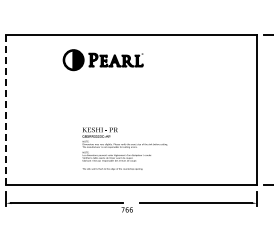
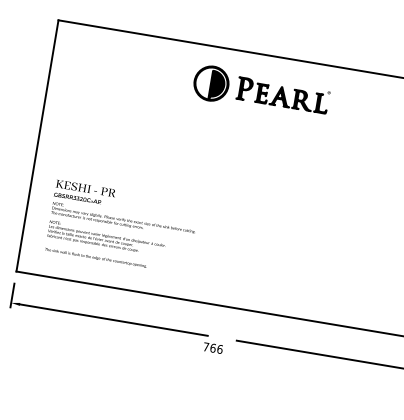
part: (102, 60) -> (259, 92), moved
line: (6, 109) -> (38, 145), dashed -> solid
text: (124, 148) -> (121, 226), moved

